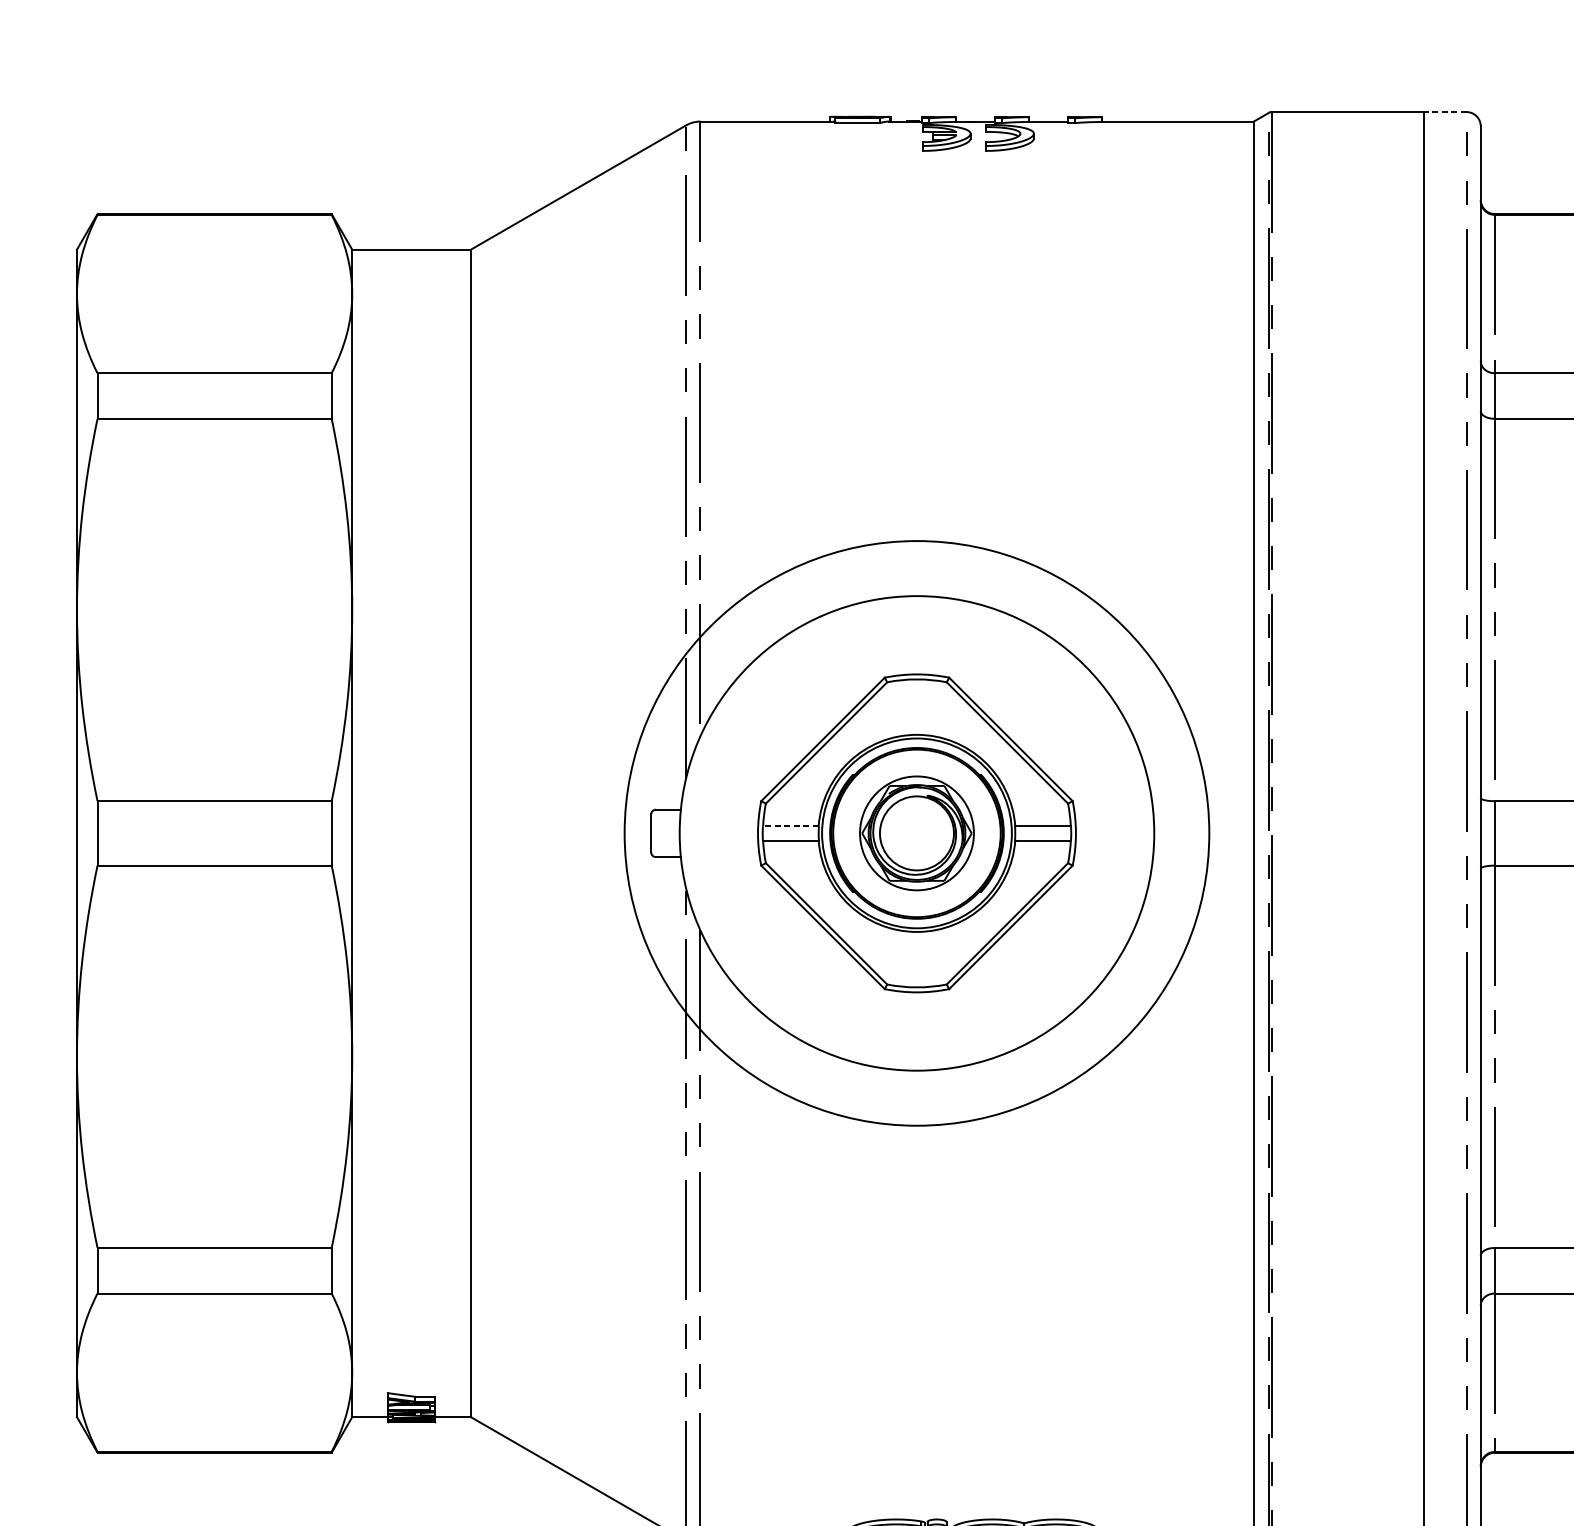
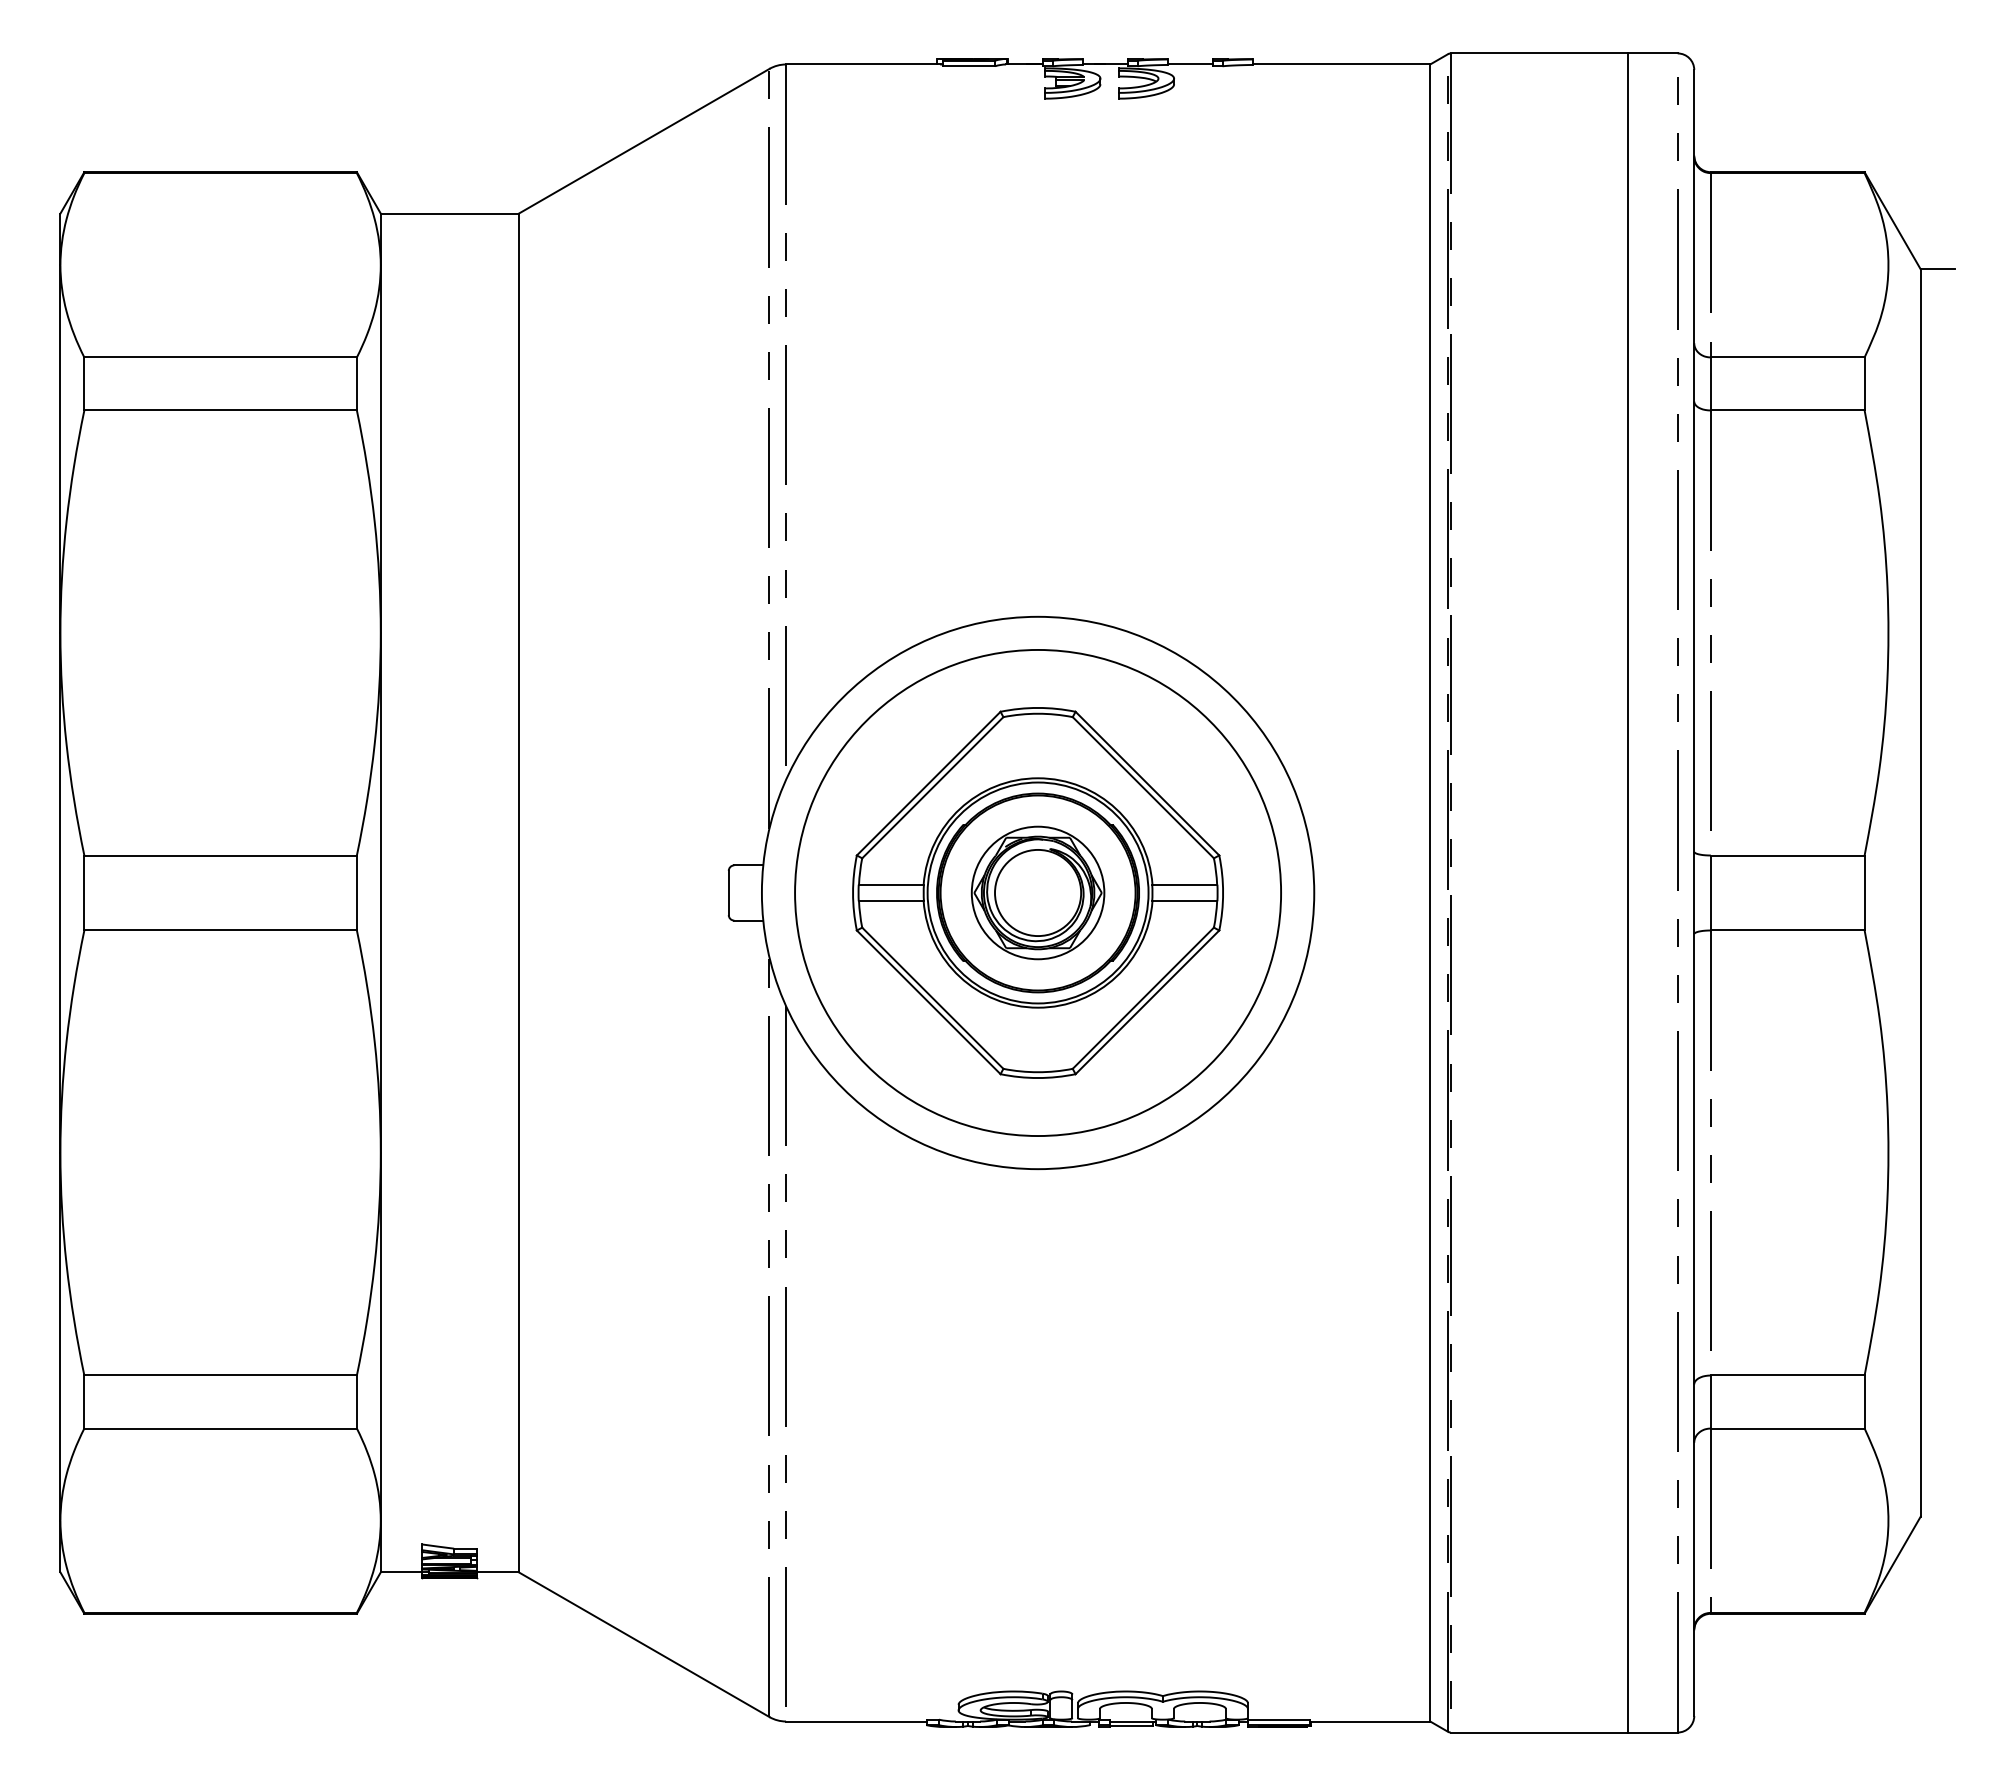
line: (1444, 112) -> (1652, 53), dashed -> solid
line: (790, 826) -> (890, 884), dashed -> solid
circle: (917, 832) -> (1038, 892), size x0.71

